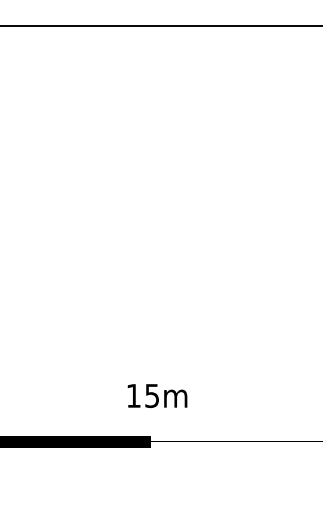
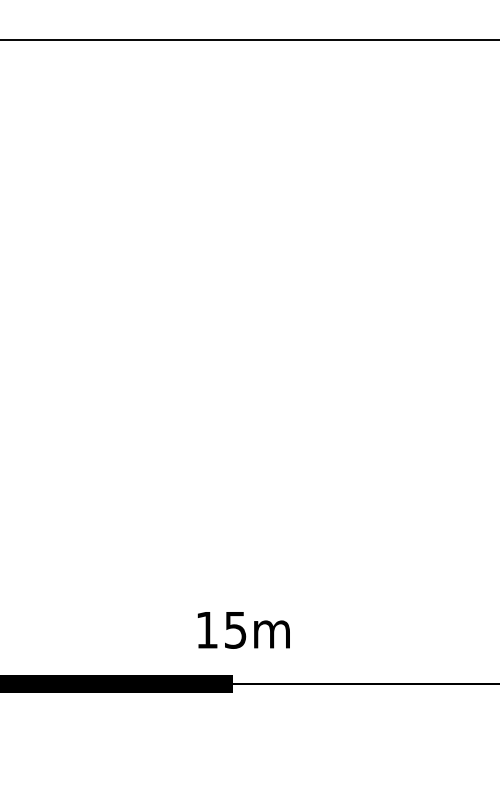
text: (157, 395) -> (243, 629), moved

